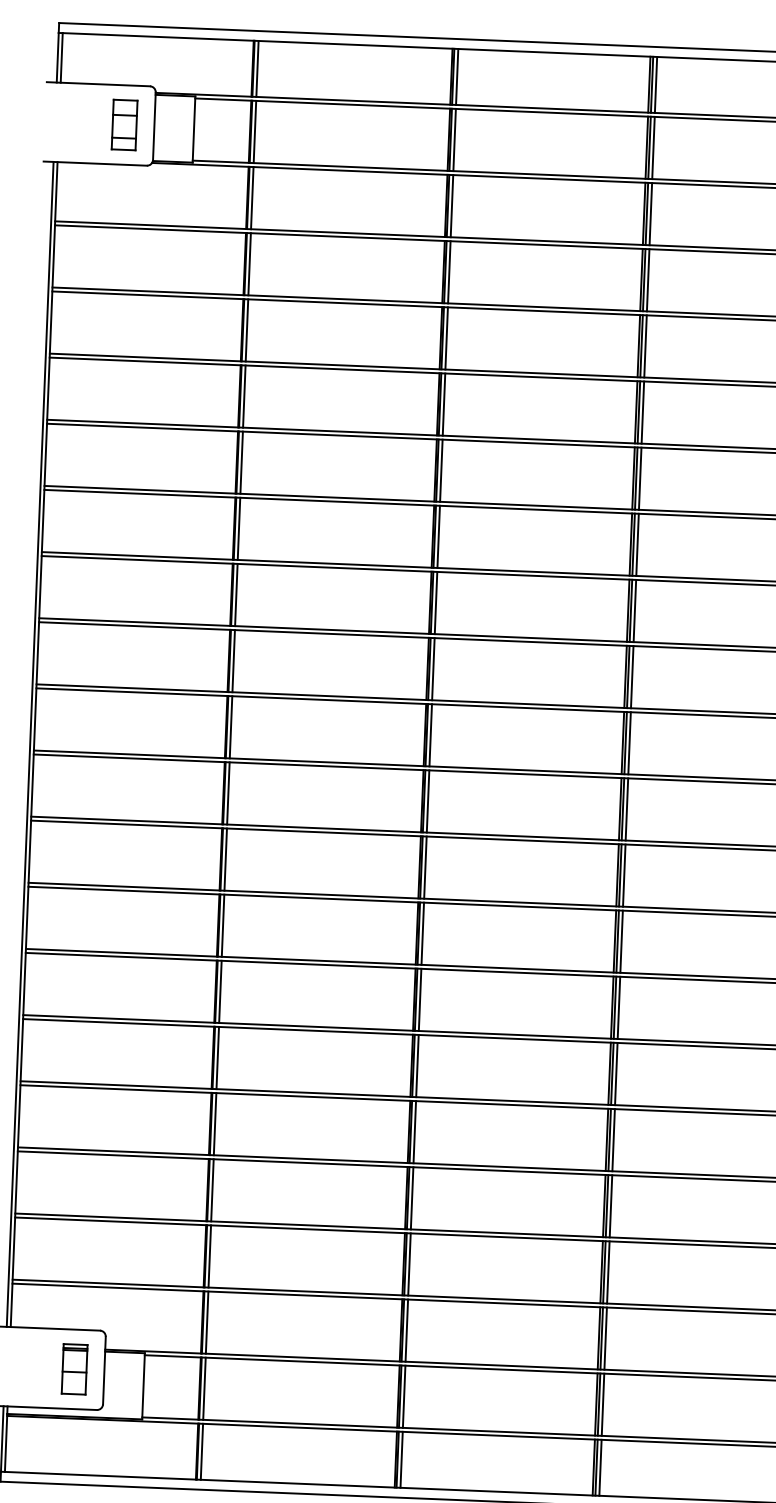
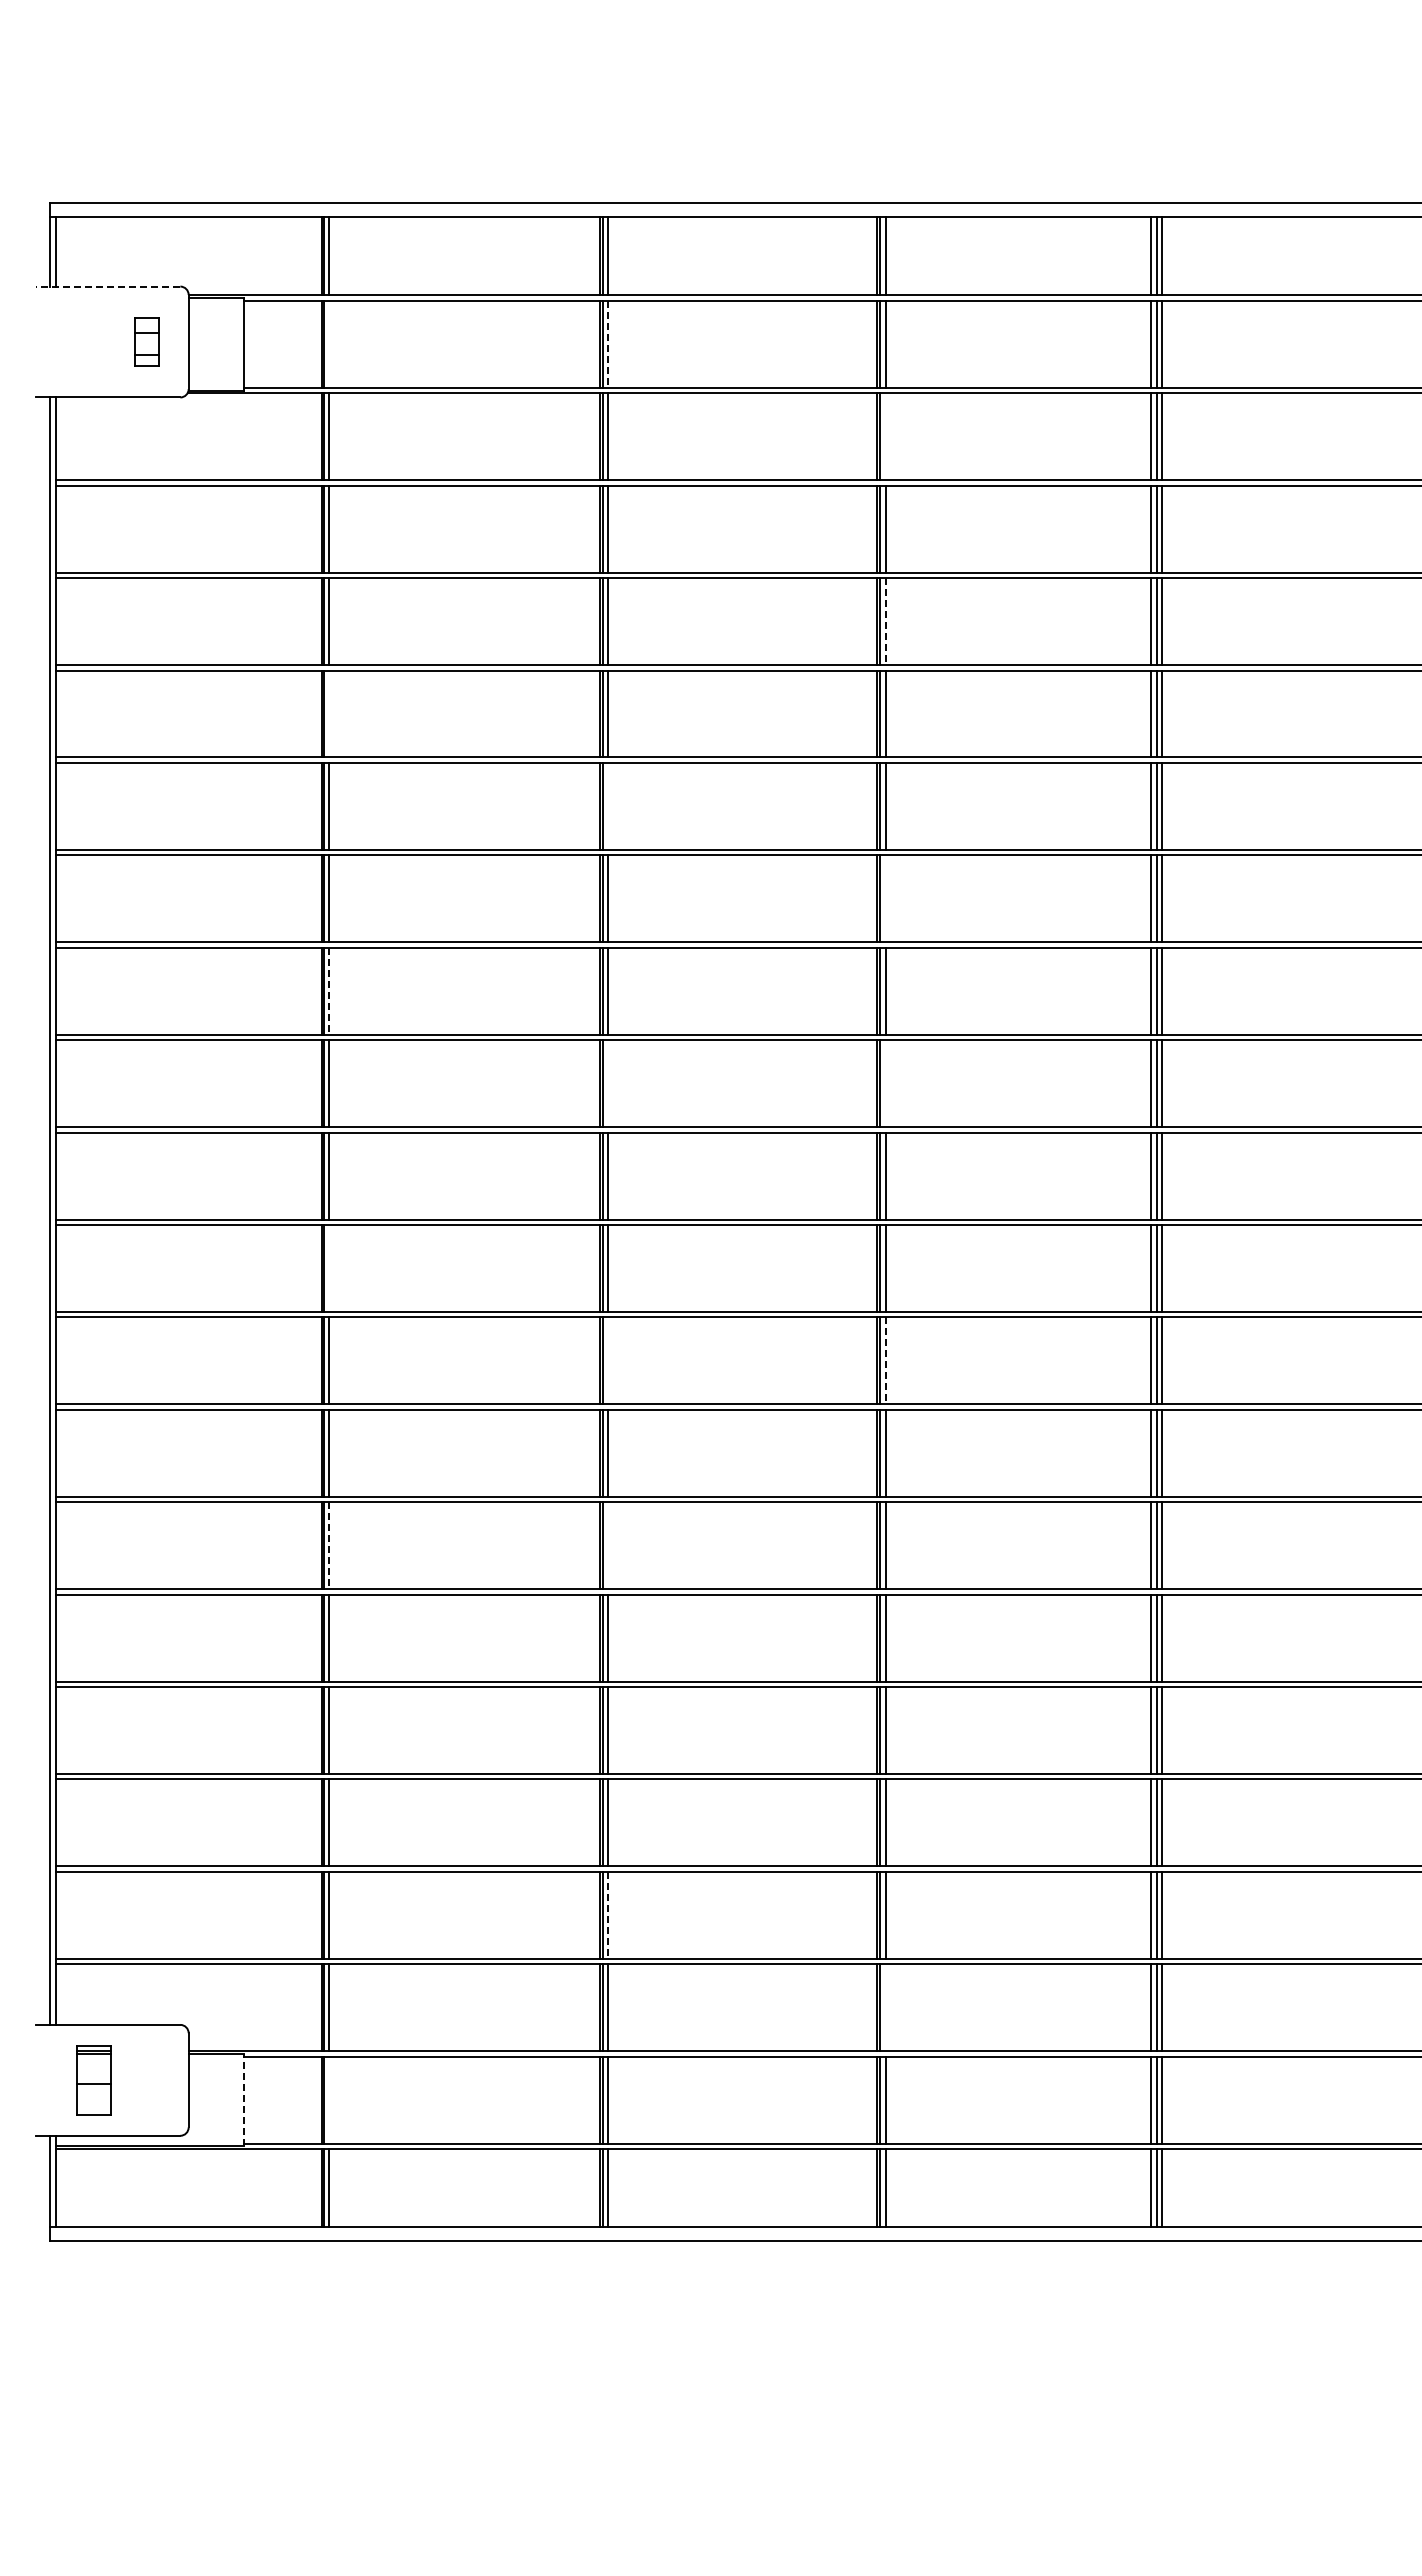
line: (97, 84) -> (107, 286), solid -> dashed
part: (124, 124) -> (146, 341), size x0.7
line: (255, 132) -> (329, 344), removed
line: (454, 140) -> (608, 344), solid -> dashed
line: (650, 213) -> (885, 436), removed
line: (645, 347) -> (885, 622), solid -> dashed
line: (244, 396) -> (329, 713), removed
line: (441, 470) -> (608, 806), removed
line: (637, 544) -> (885, 898), removed
line: (236, 595) -> (329, 991), solid -> dashed
line: (433, 669) -> (608, 1083), removed
line: (631, 677) -> (885, 1083), removed
line: (228, 793) -> (329, 1268), removed
line: (425, 867) -> (608, 1360), removed
line: (623, 876) -> (885, 1361), solid -> dashed
line: (220, 992) -> (329, 1546), solid -> dashed
line: (420, 999) -> (608, 1545), removed
line: (409, 1264) -> (608, 1915), solid -> dashed
line: (605, 1338) -> (885, 2007), removed
part: (74, 1369) -> (93, 2080), moved
line: (143, 1385) -> (244, 2099), solid -> dashed
line: (204, 1388) -> (329, 2099), removed

